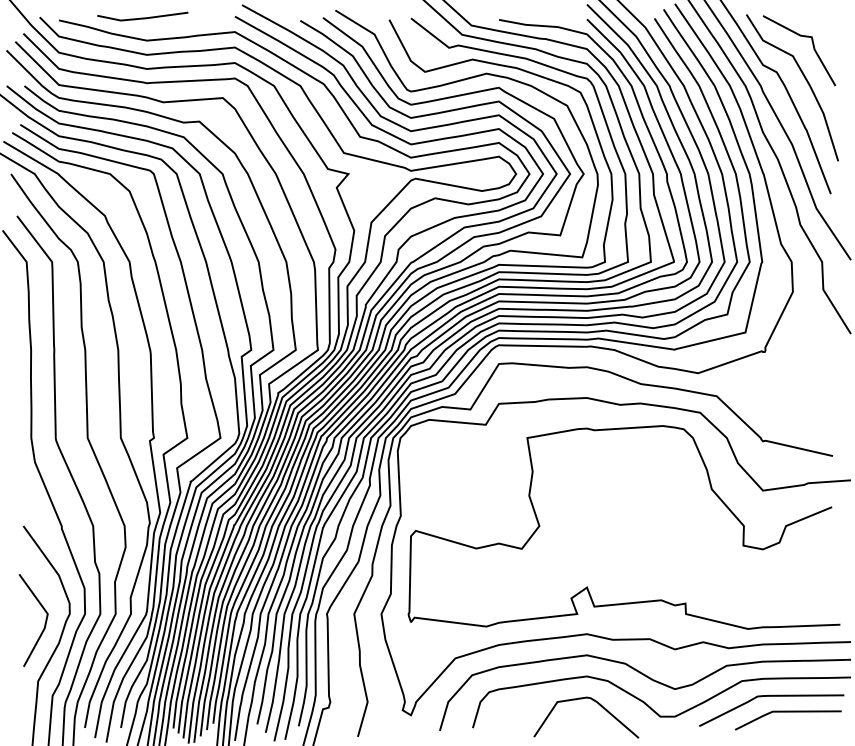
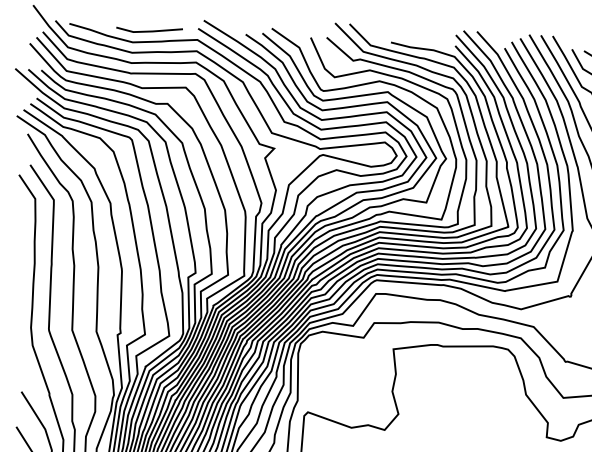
line: (142, 17) -> (149, 30), moved

